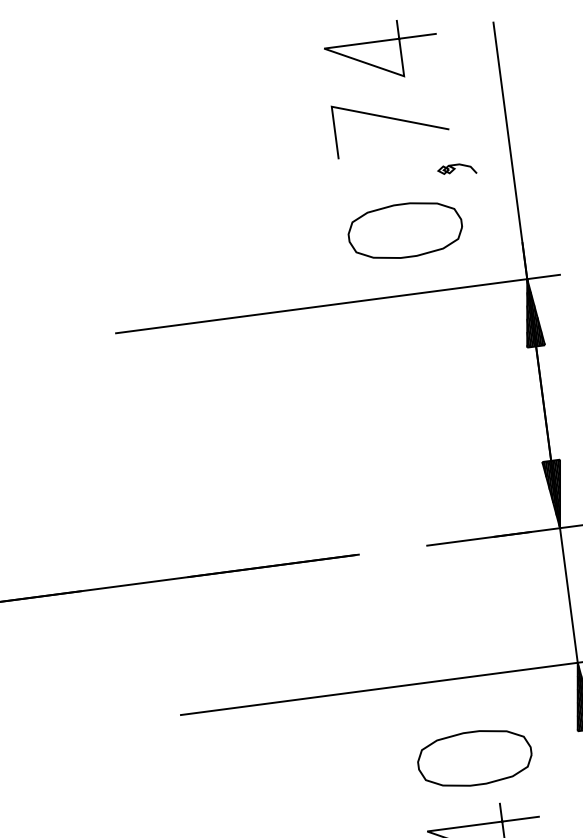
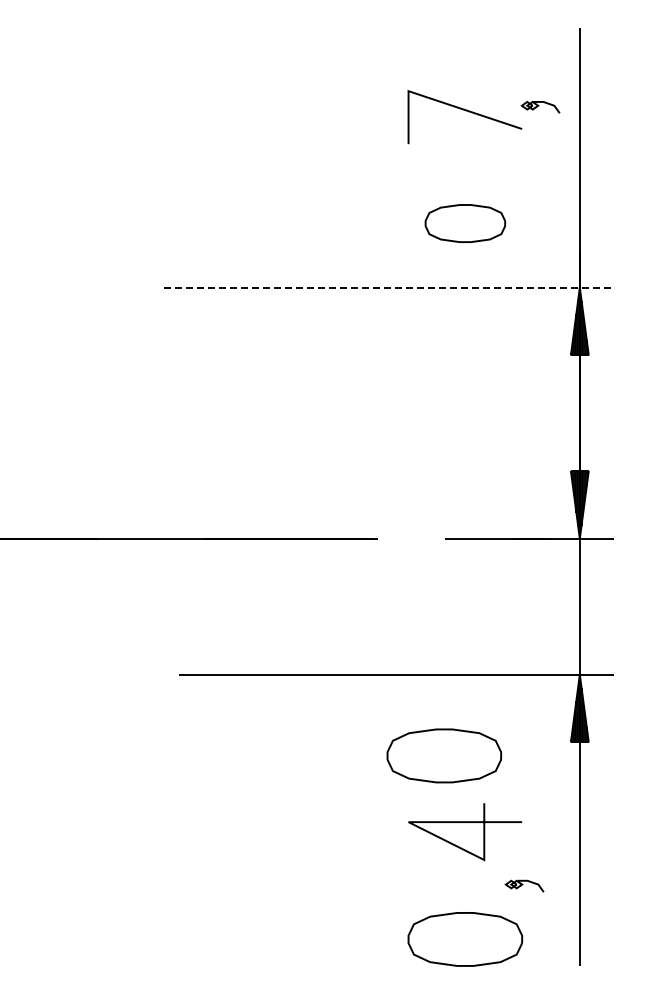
line: (380, 42) -> (465, 33), removed
part: (457, 170) -> (540, 107), moved
part: (405, 230) -> (465, 223), size x0.7
line: (337, 304) -> (388, 287), solid -> dashed
part: (474, 757) -> (444, 755), moved

